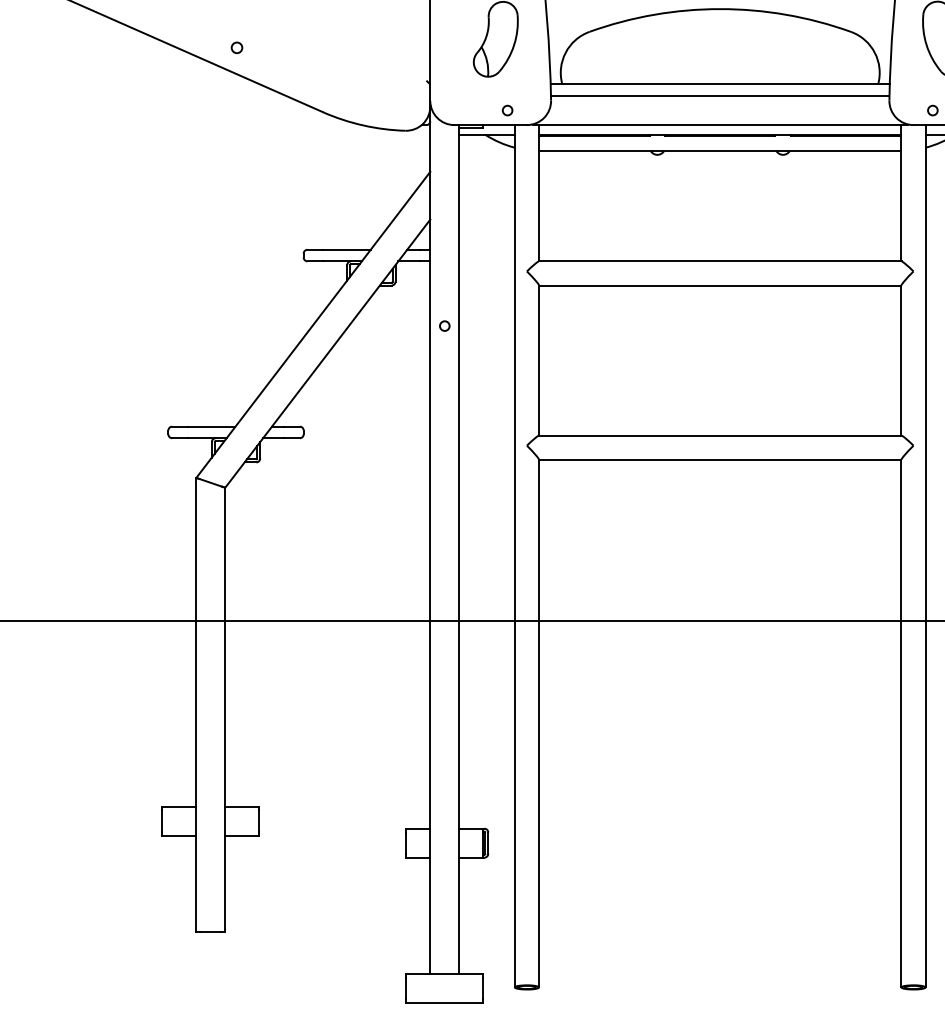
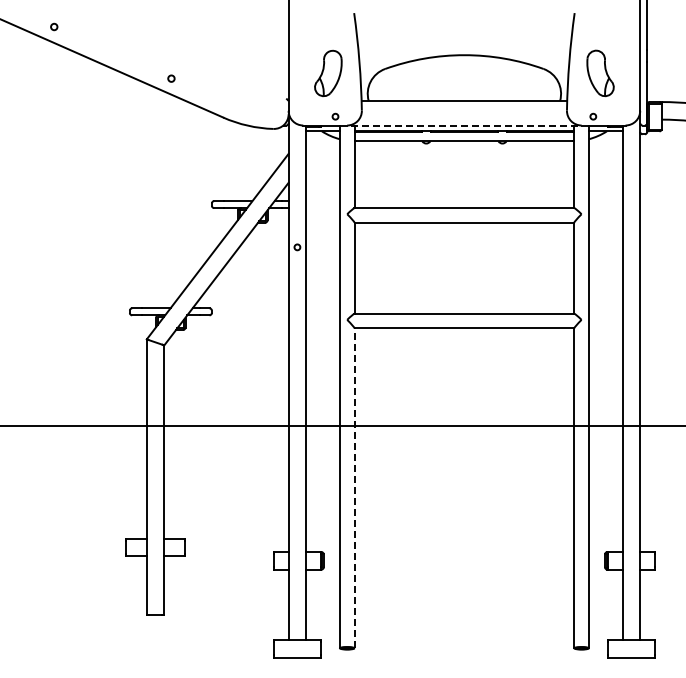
line: (720, 95) -> (464, 107), removed
line: (720, 125) -> (464, 125), solid -> dashed
line: (538, 723) -> (354, 488), solid -> dashed

